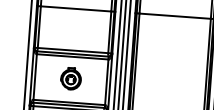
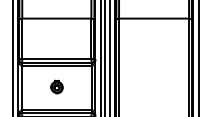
part: (70, 78) -> (56, 86), size x0.6

